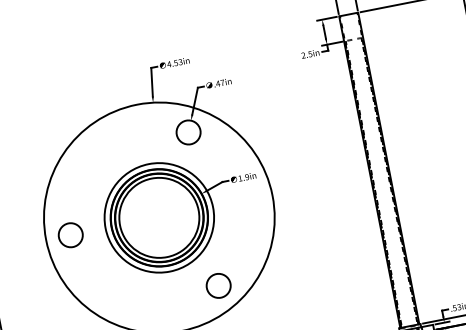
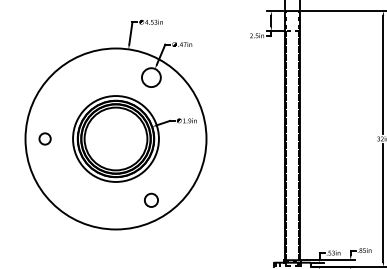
circle: (69, 234) -> (44, 138), size x0.6
circle: (218, 286) -> (151, 200), size x0.7

